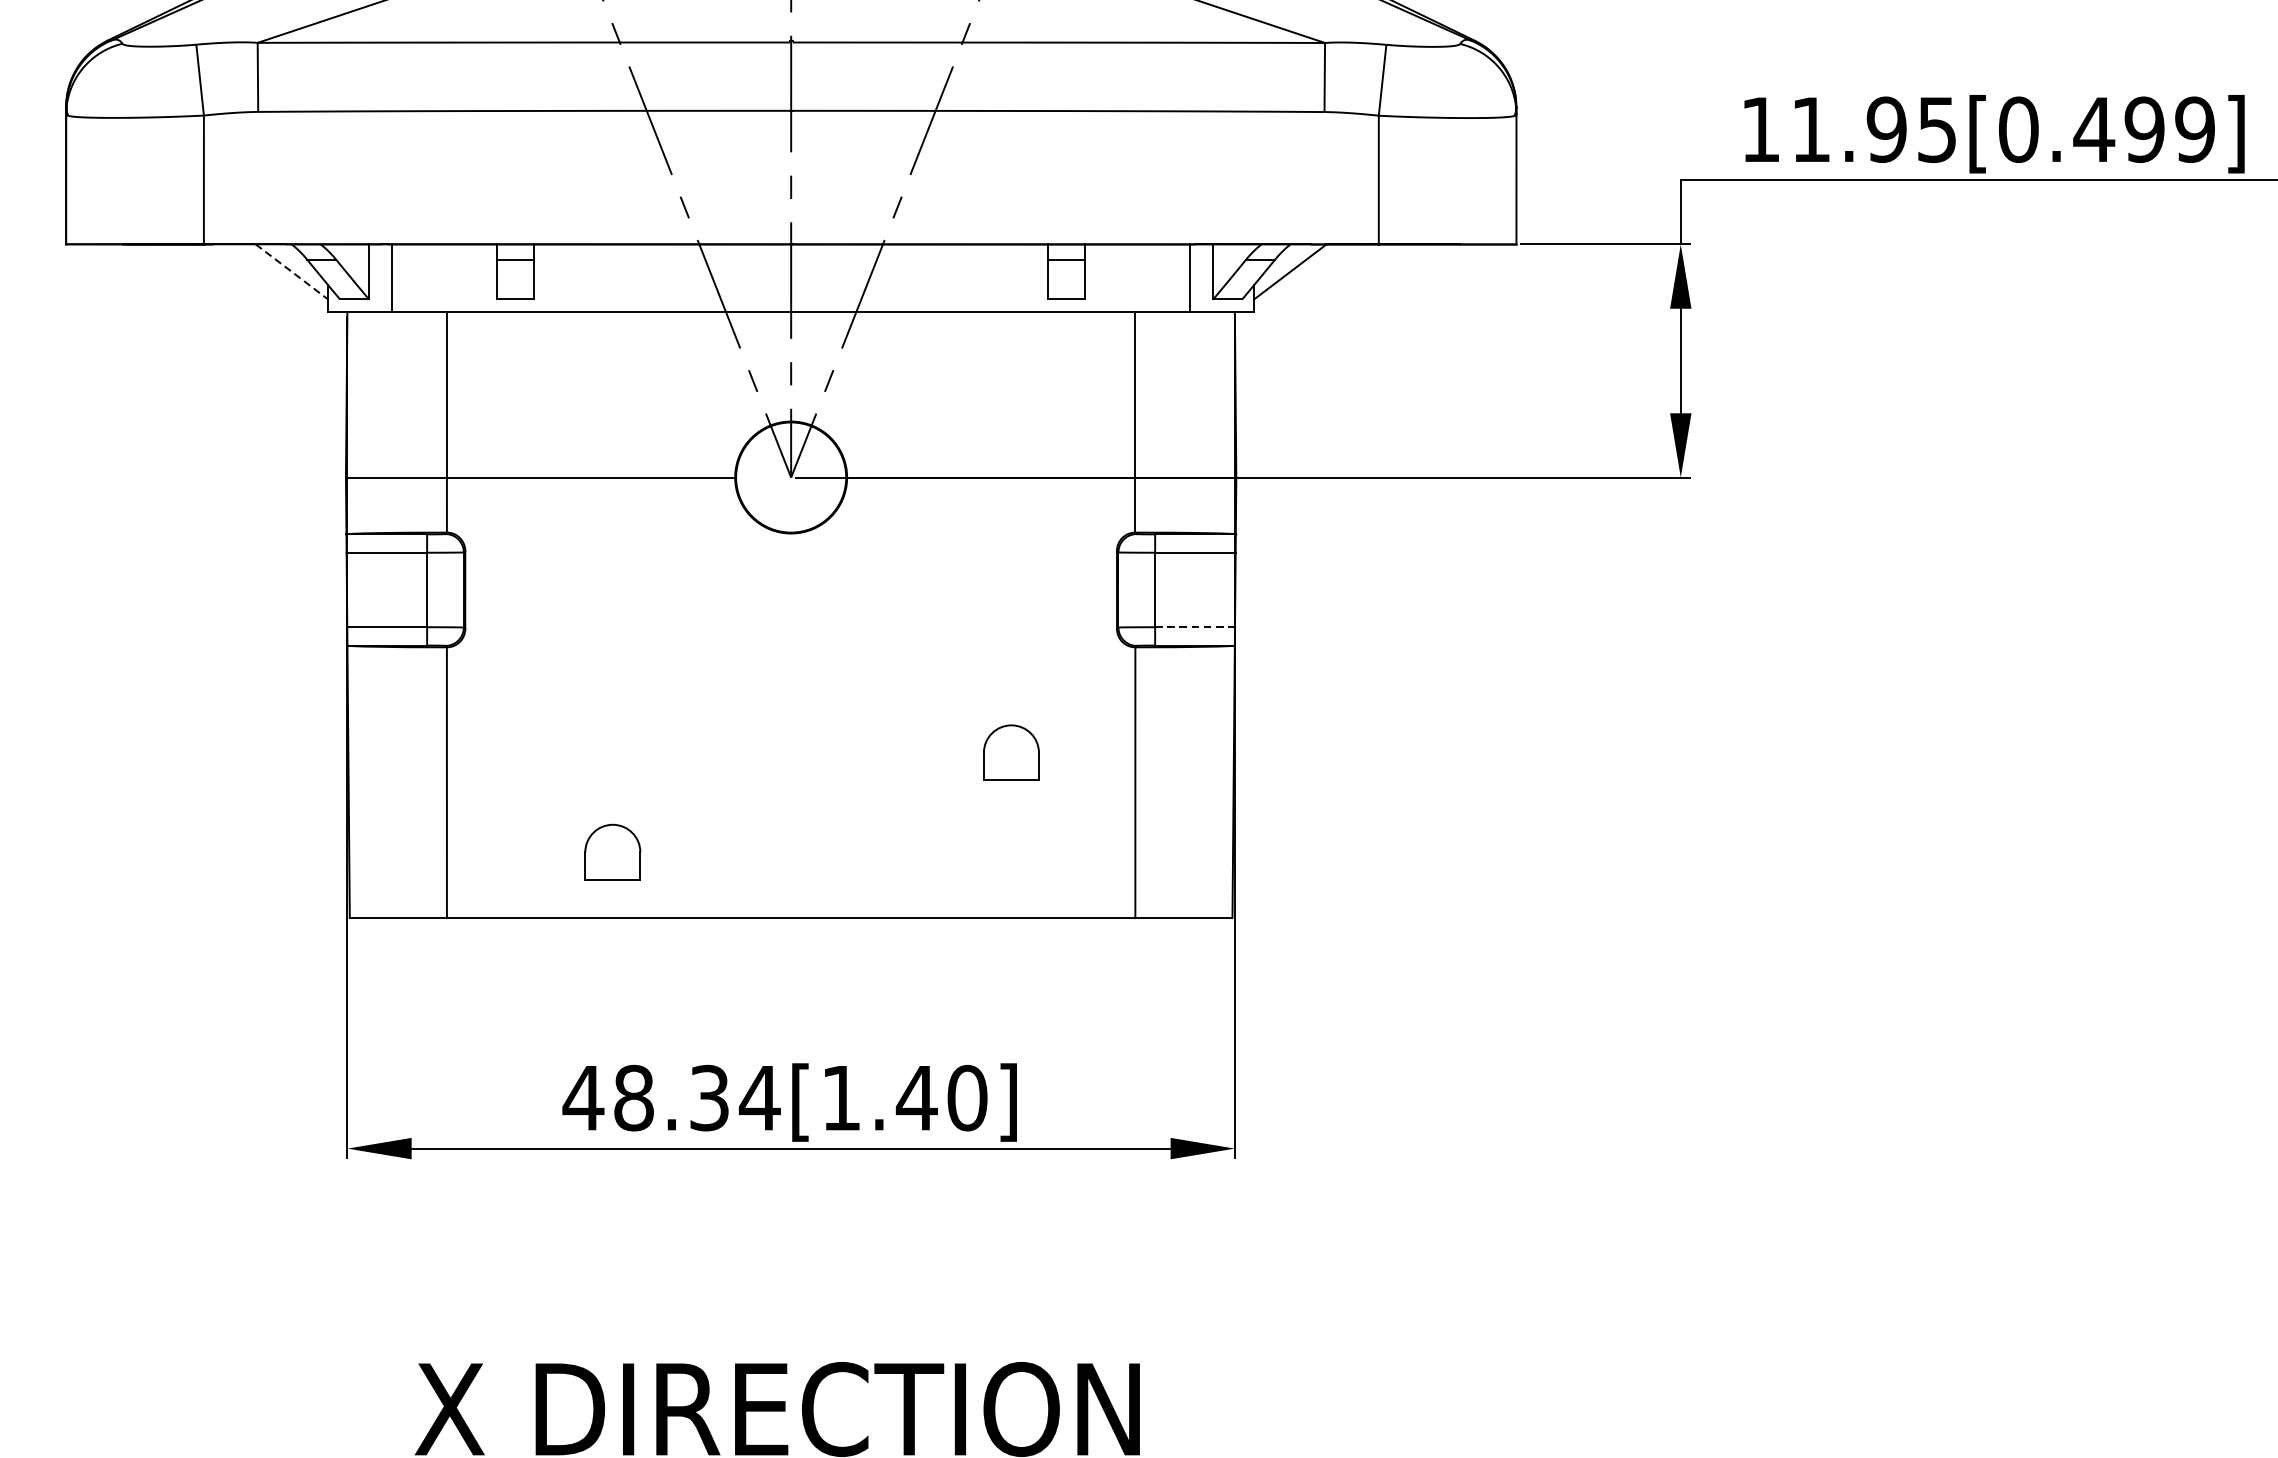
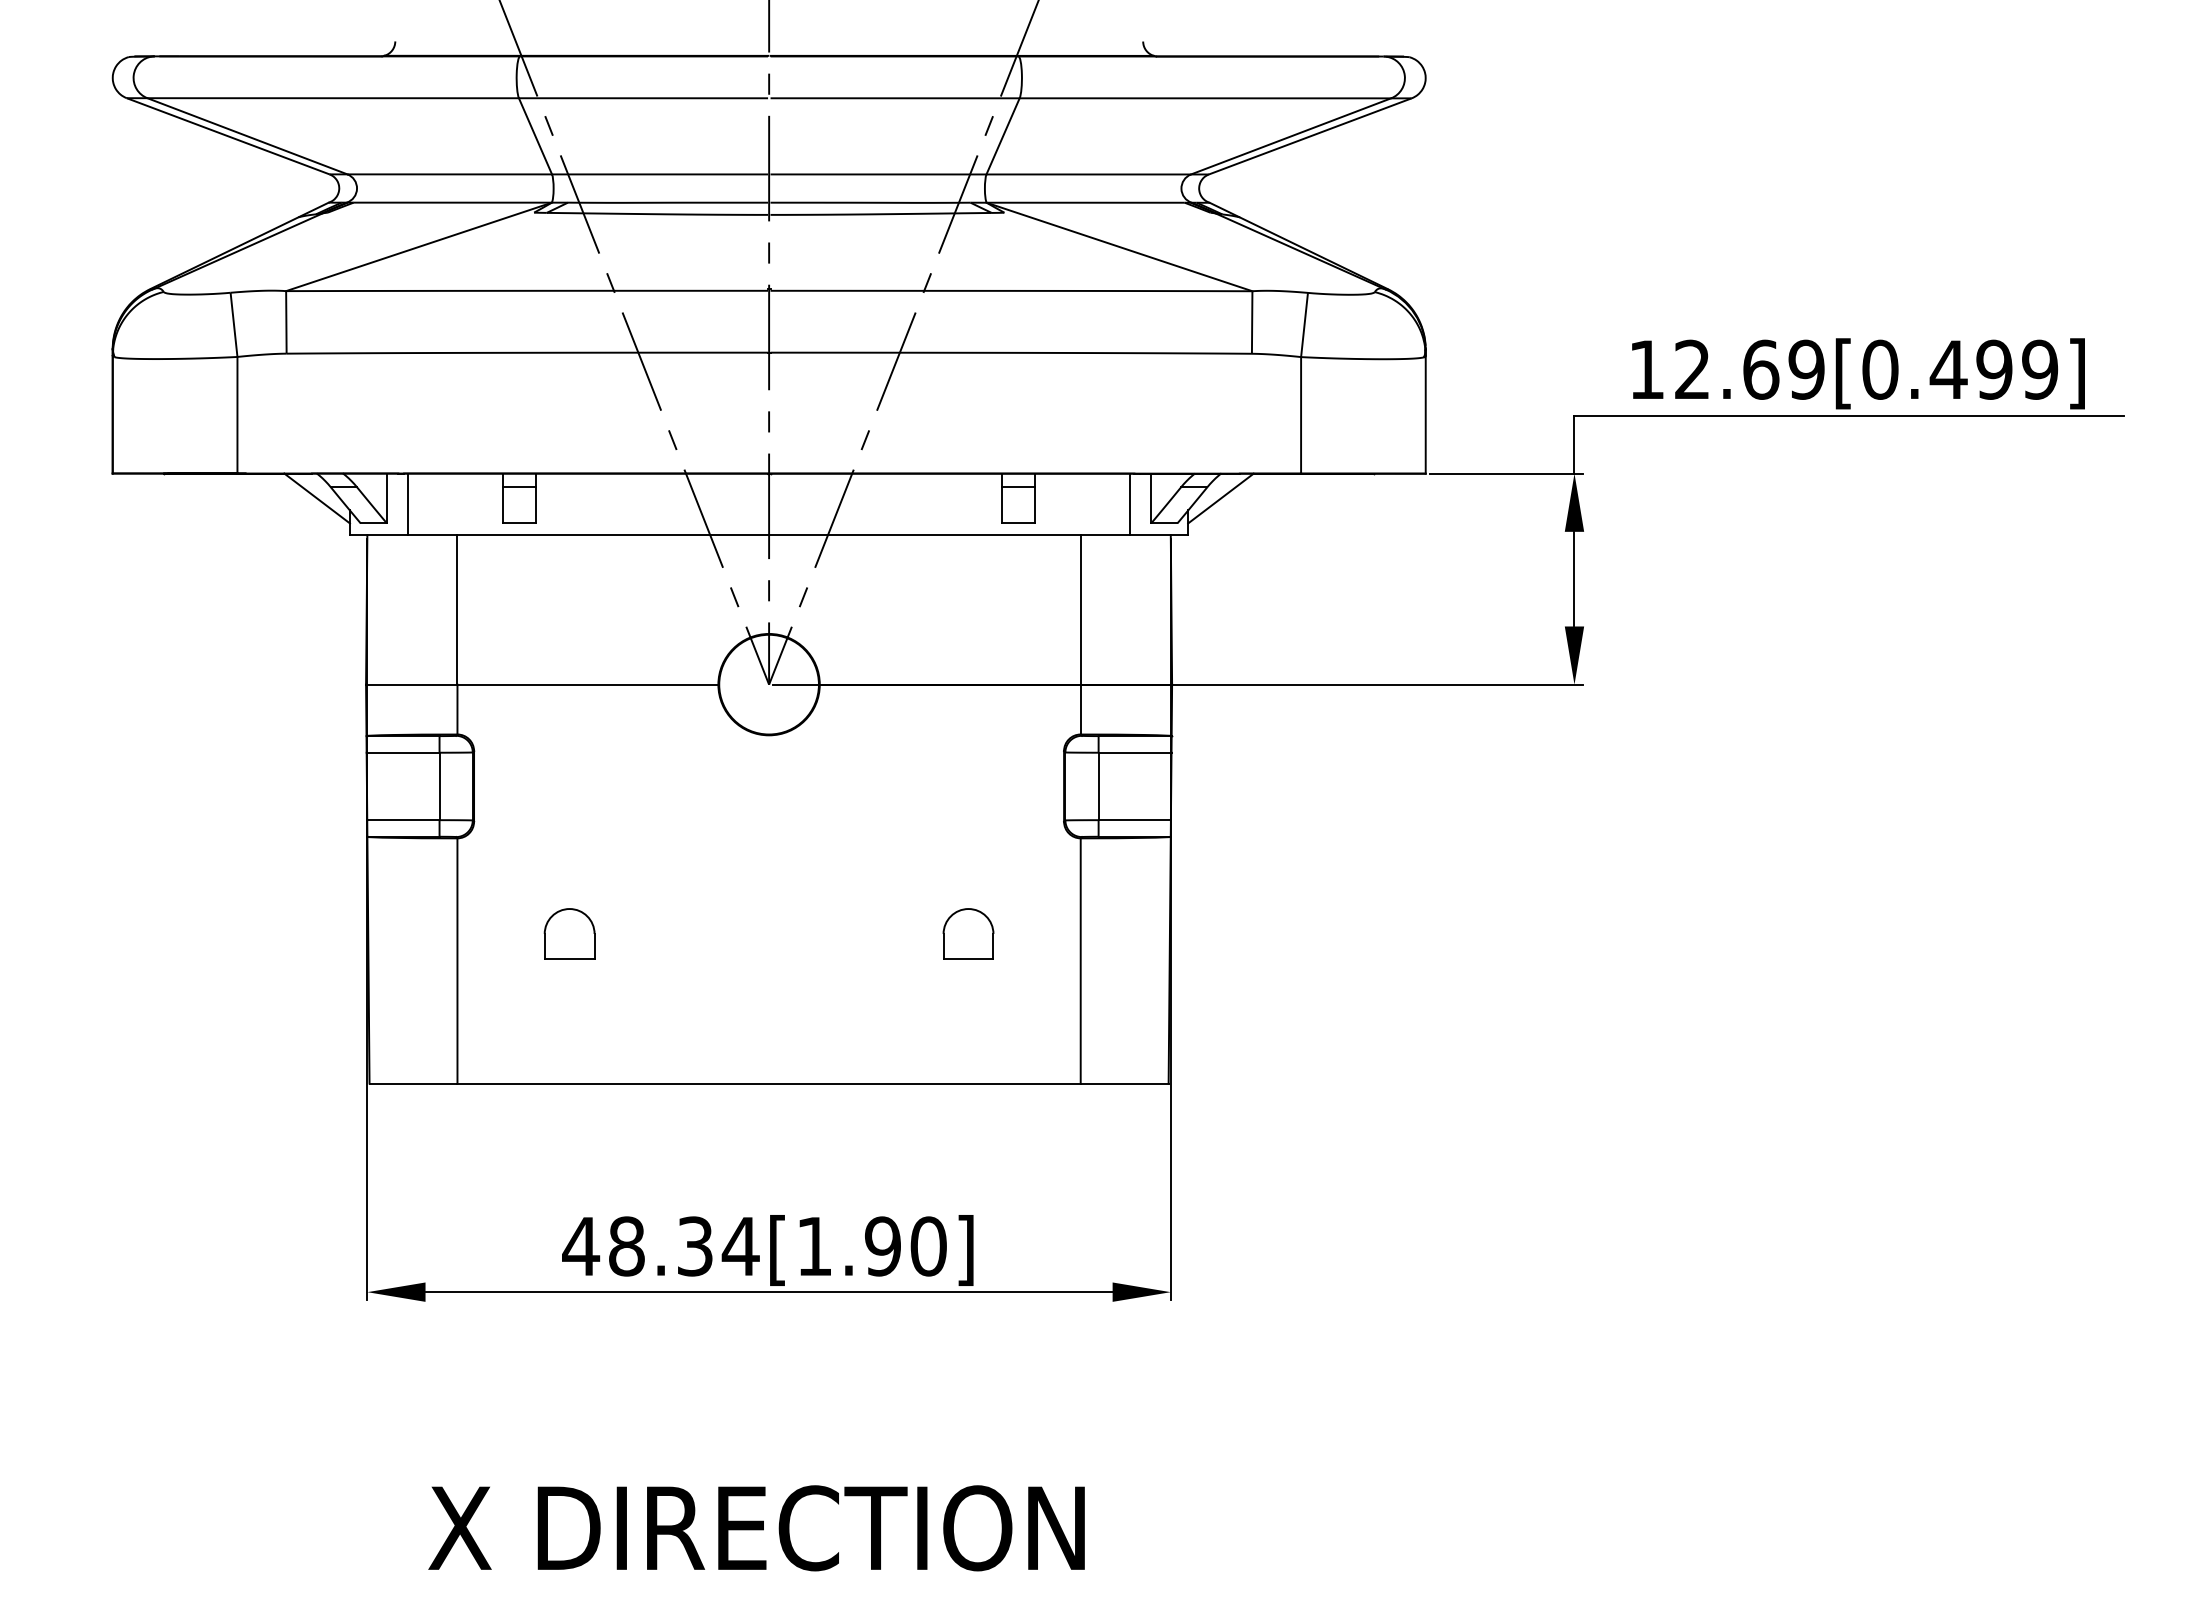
text: (1874, 129) -> (1749, 369), 11.95[0.499] -> 12.69[0.499]
line: (292, 271) -> (317, 498), dashed -> solid
line: (1195, 627) -> (1135, 820), dashed -> solid
part: (612, 851) -> (569, 933), moved
text: (916, 1098) -> (882, 1246), 48.34[1.40] -> 48.34[1.90]

